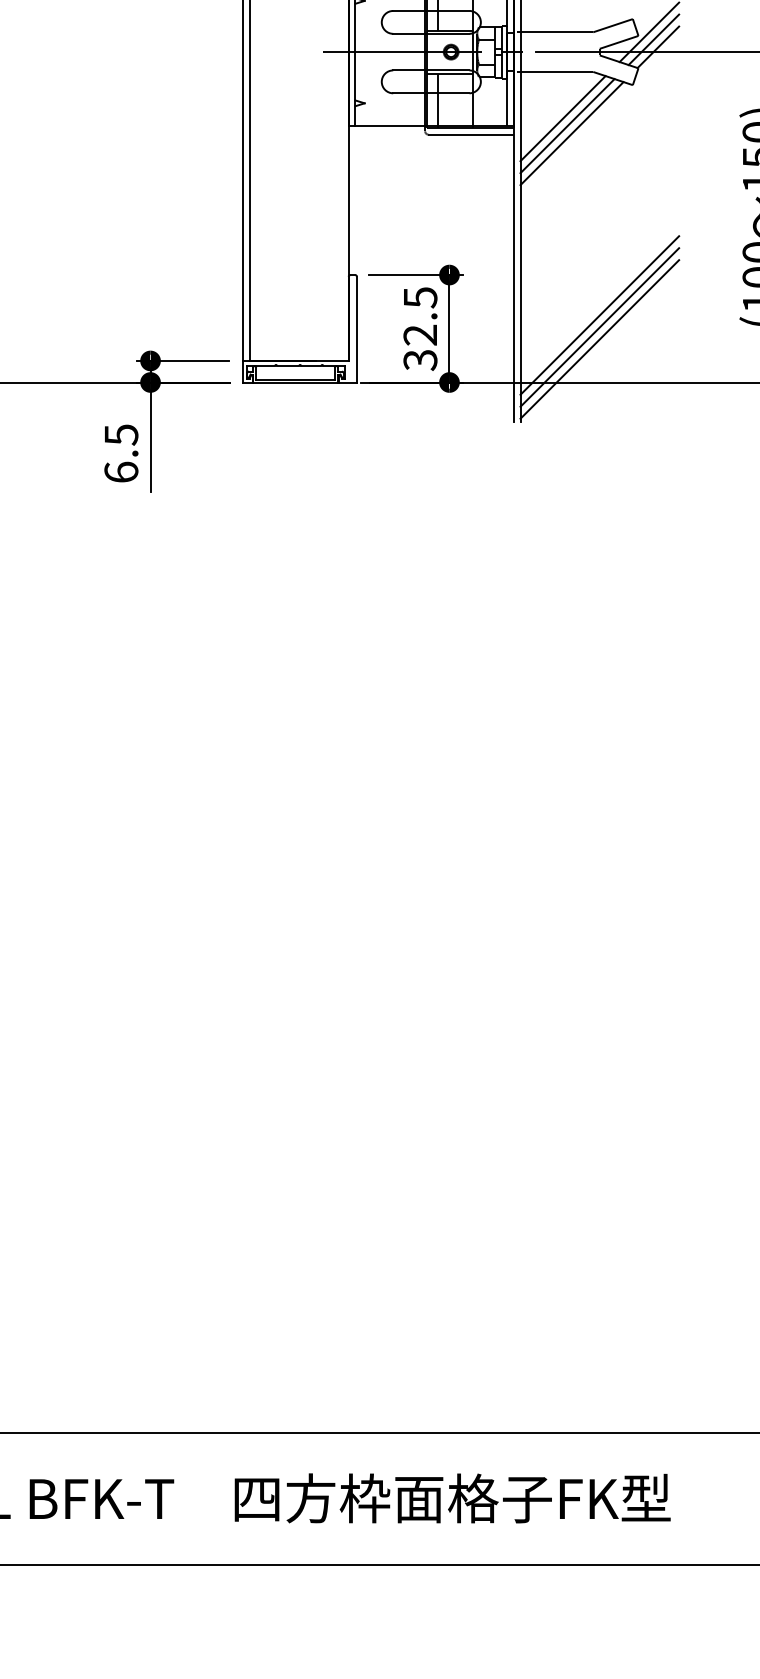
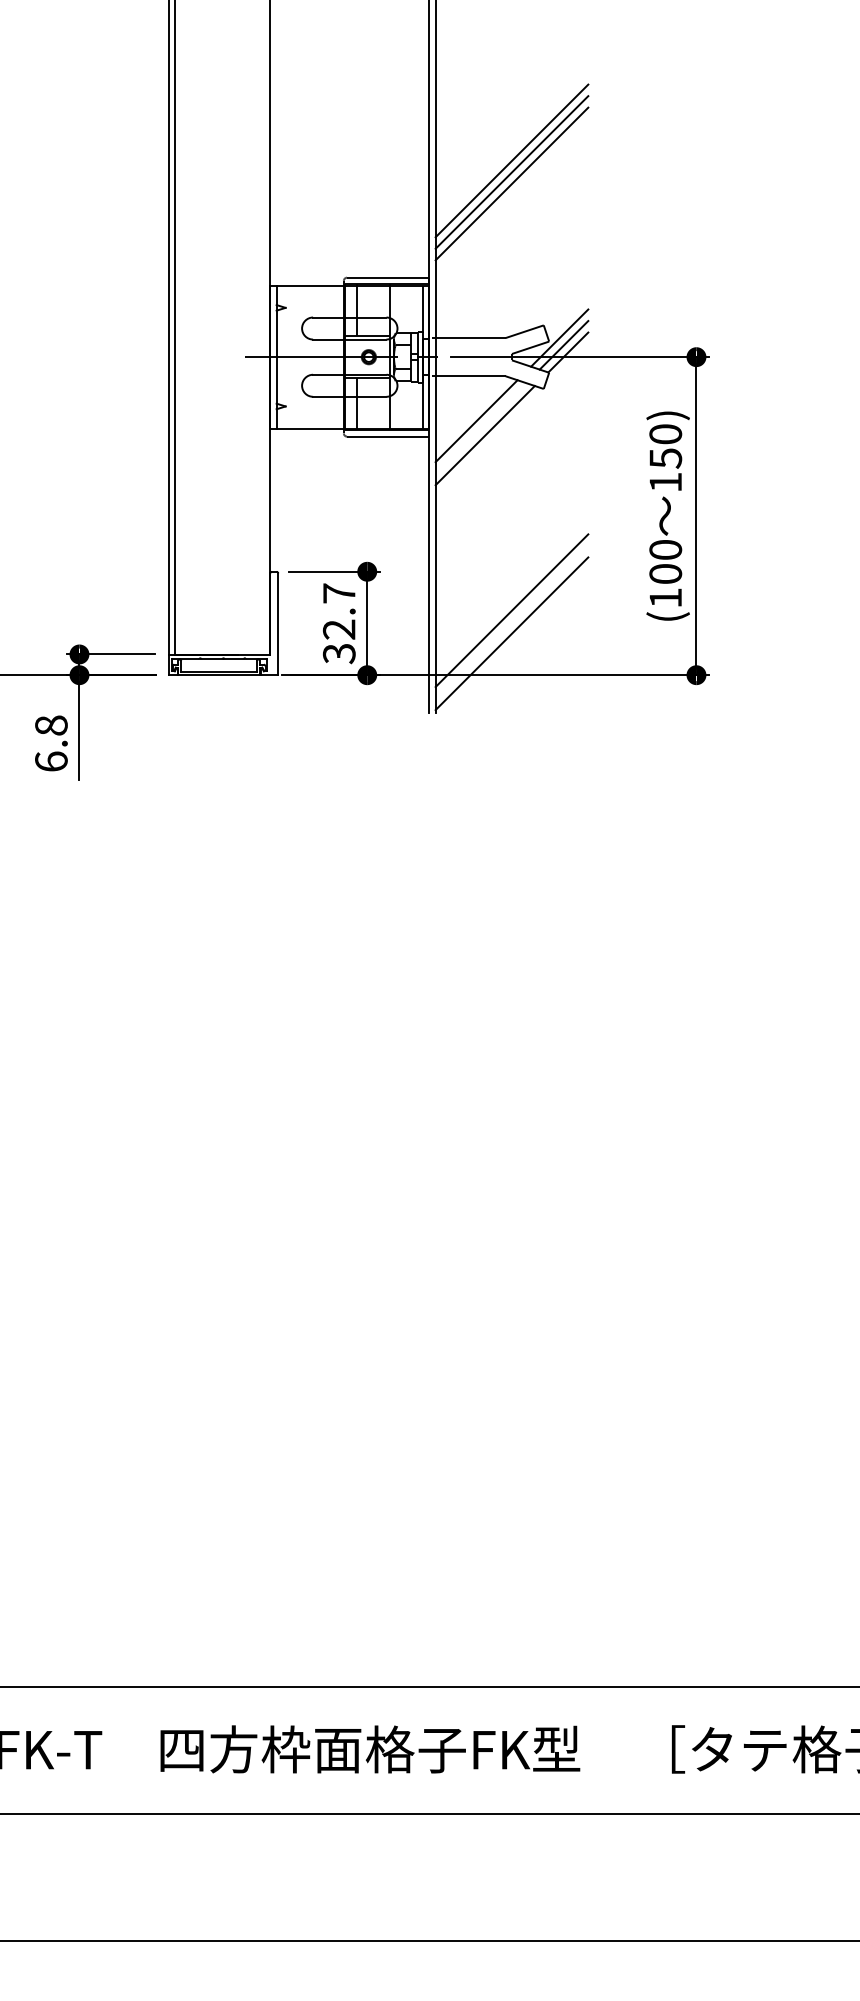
line: (567, 126) -> (480, 428), removed
text: (420, 297) -> (339, 593), 32.5 -> 32.7
line: (599, 326) -> (511, 621), removed
text: (121, 434) -> (51, 725), 6.5 -> 6.8

